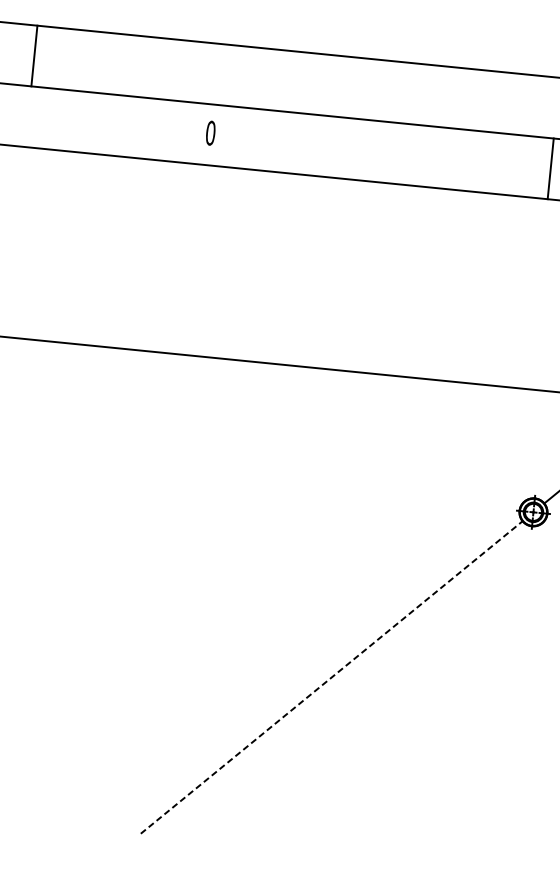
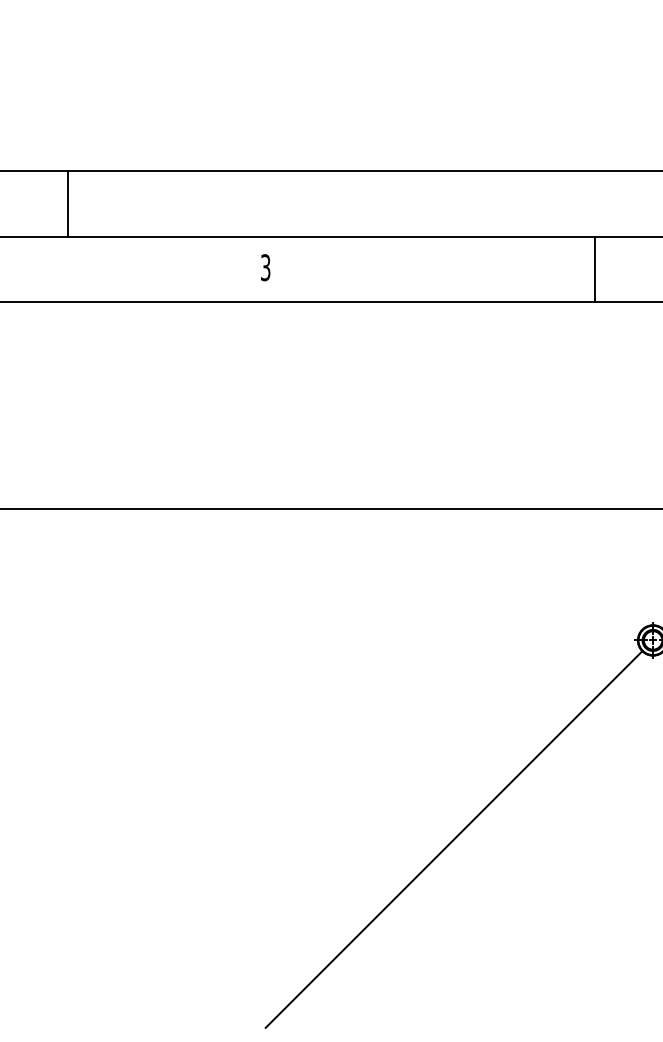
text: (210, 133) -> (265, 267), 0 -> 3
line: (550, 168) -> (594, 269), moved
line: (332, 677) -> (454, 839), dashed -> solid

